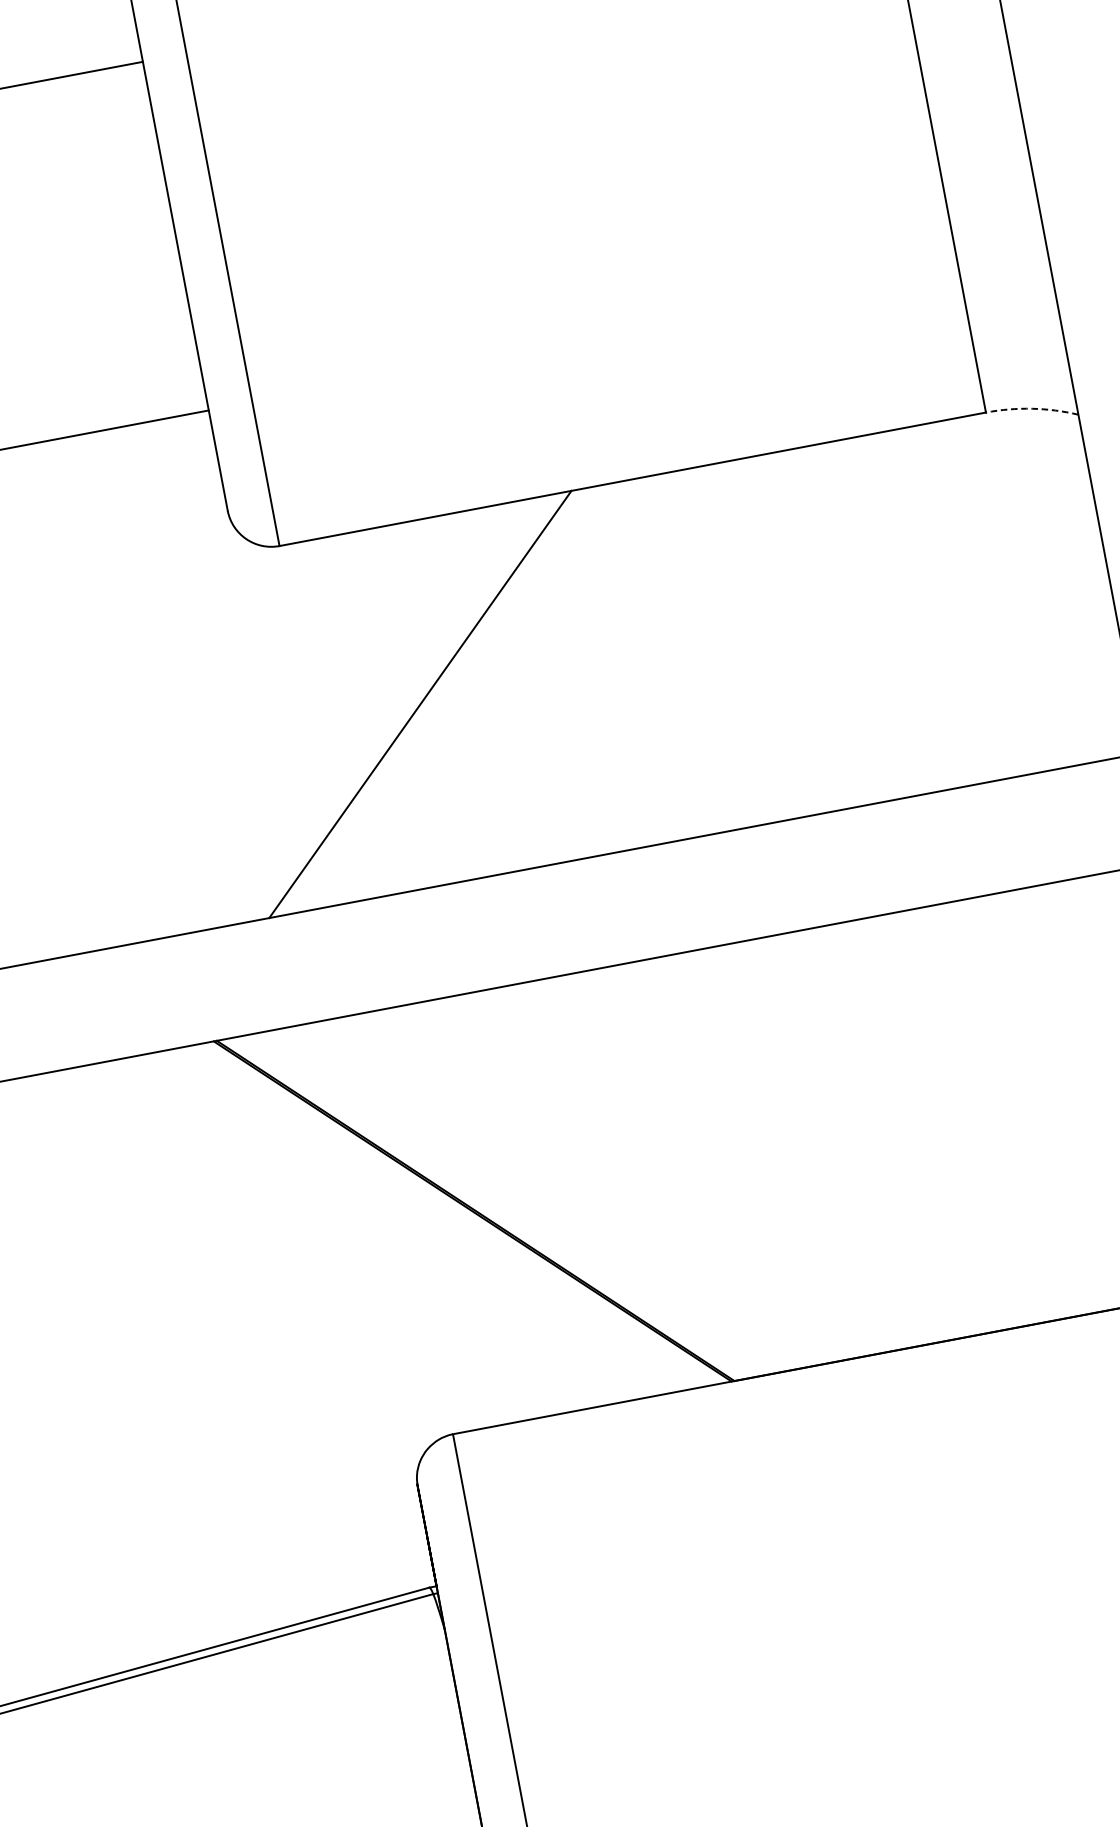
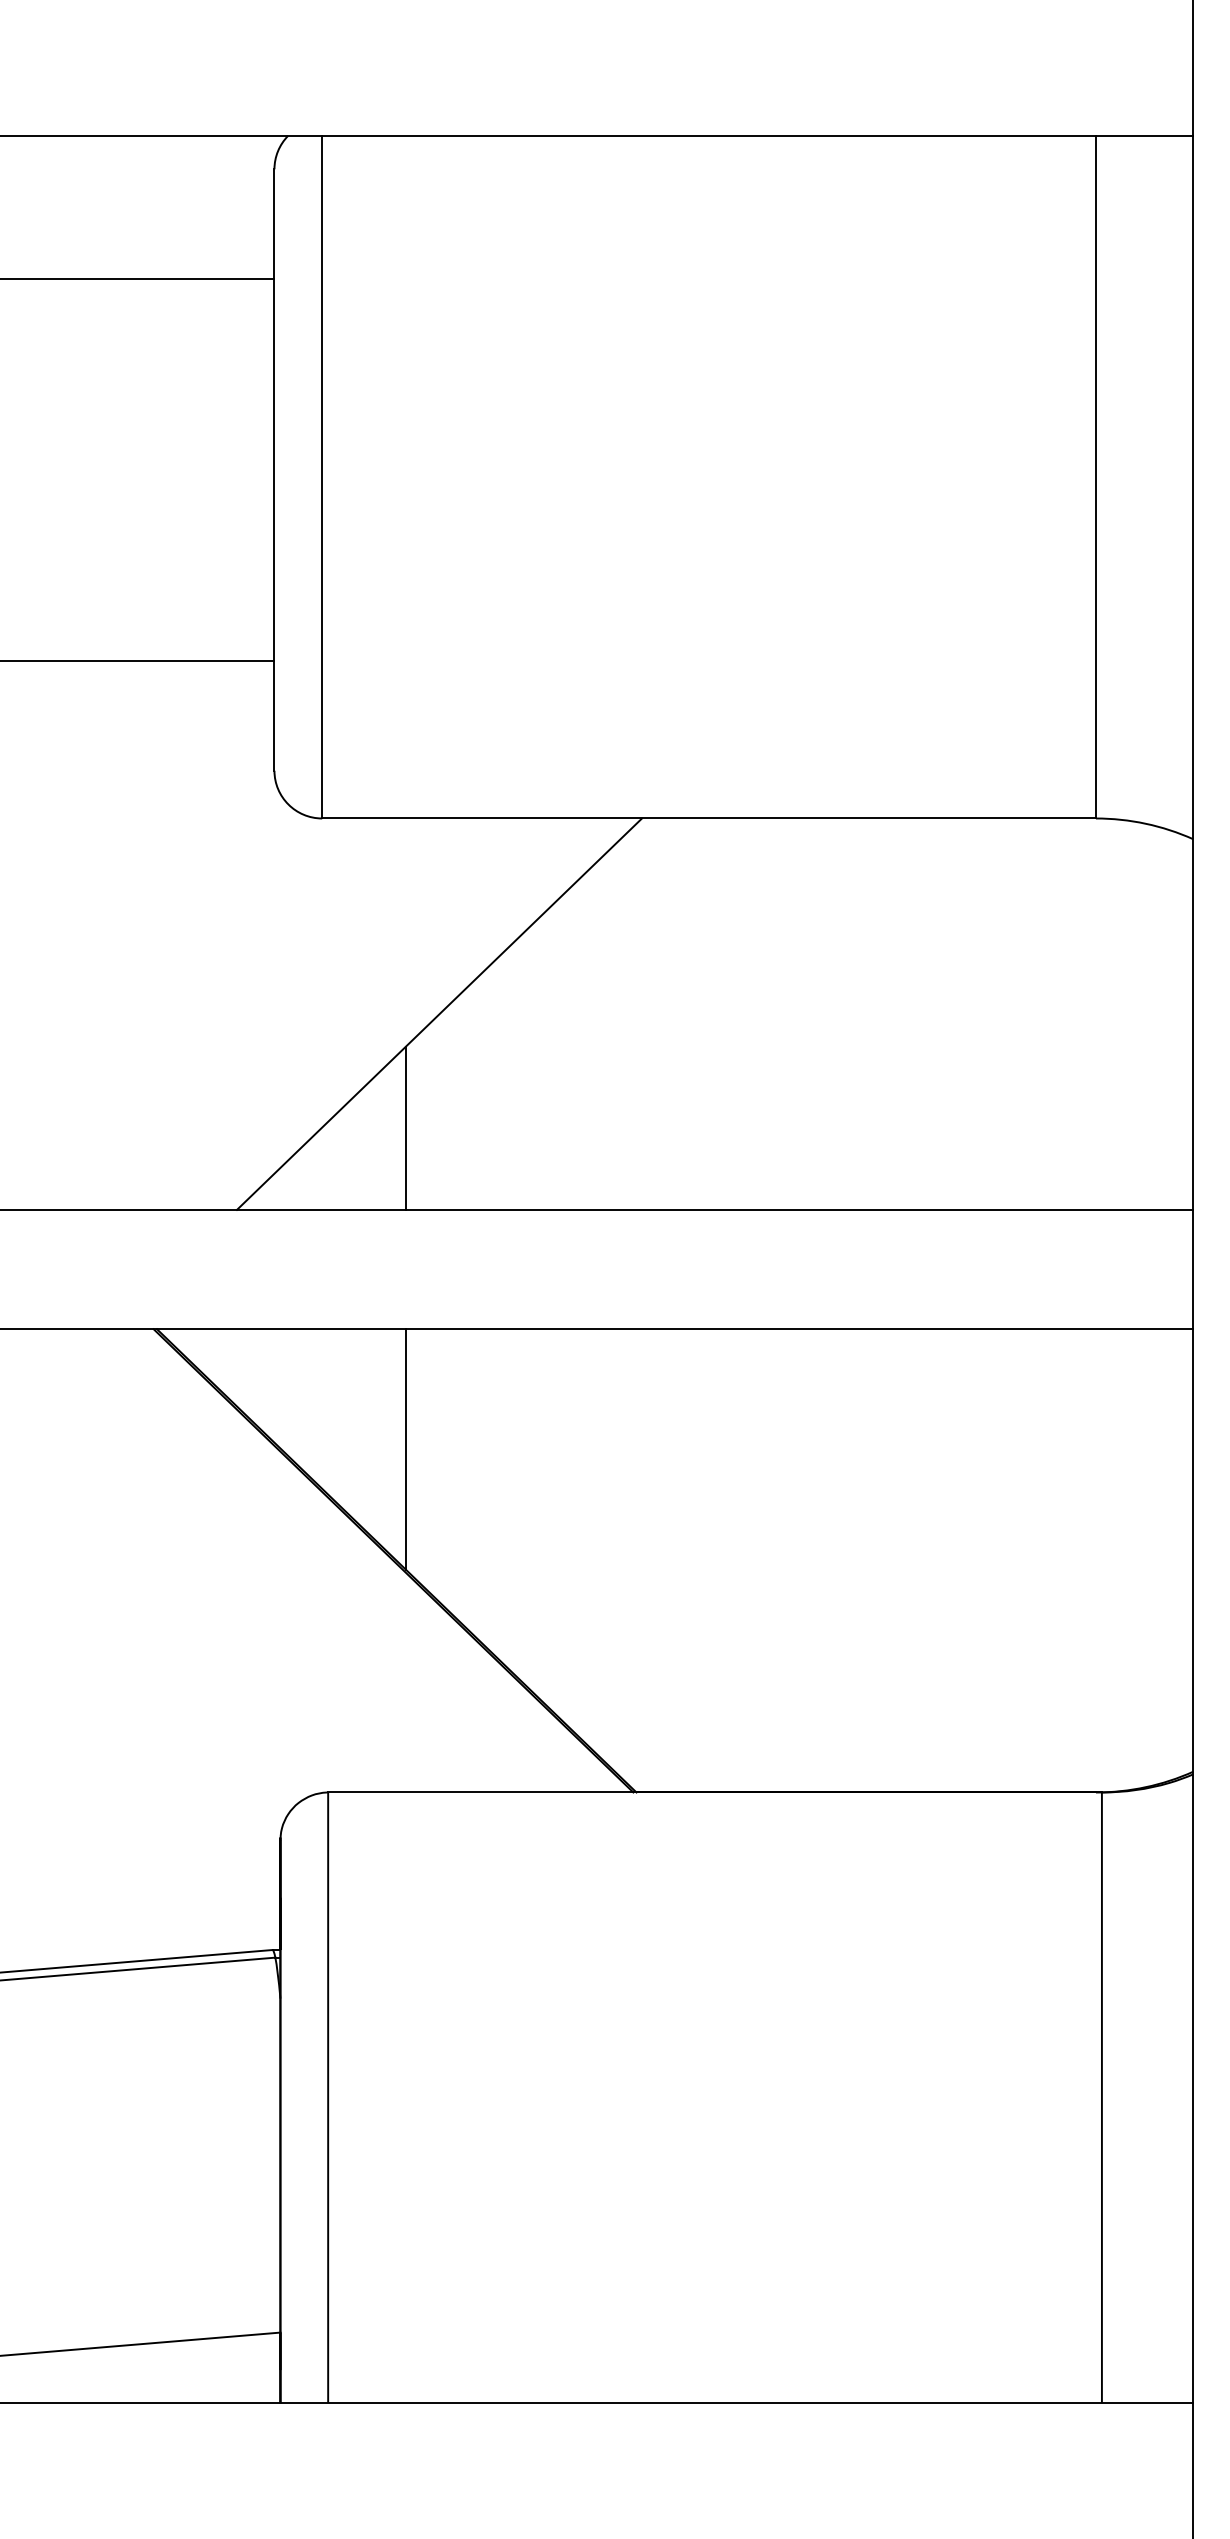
arc: (1032, 408) -> (1145, 823), dashed -> solid
line: (408, 813) -> (405, 1127), added
line: (464, 1107) -> (405, 1449), added

